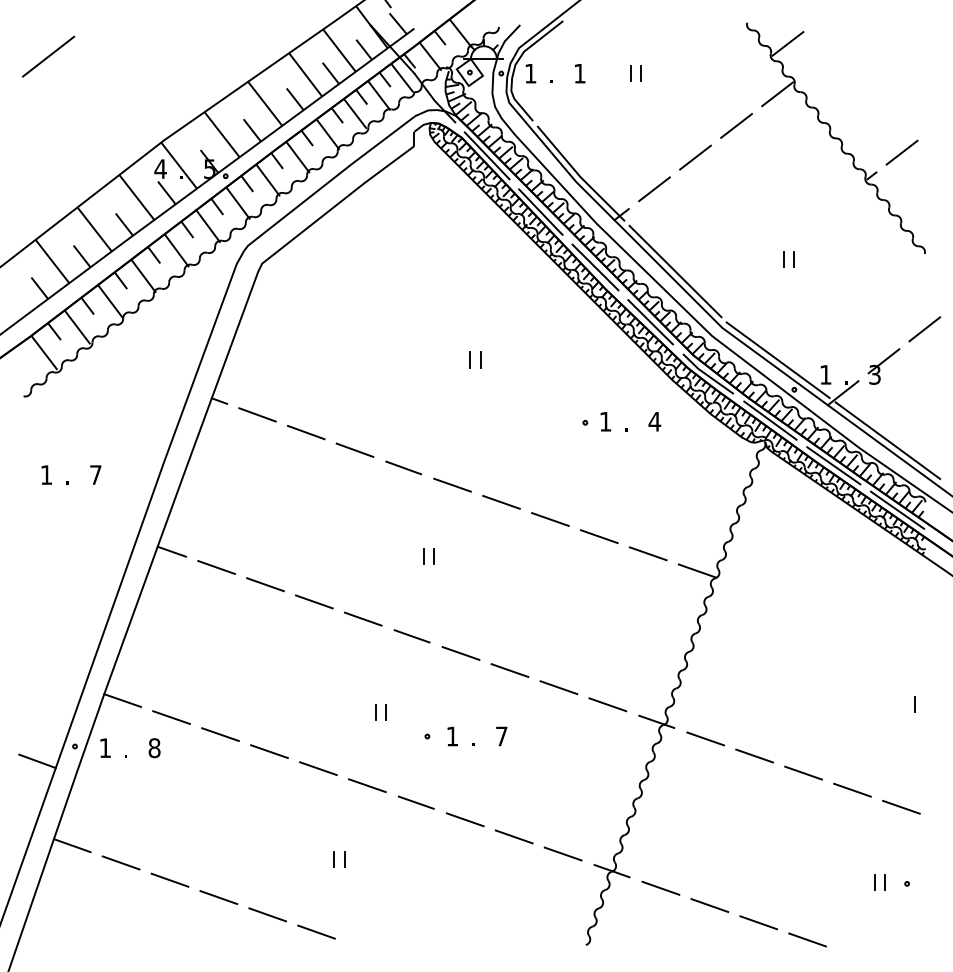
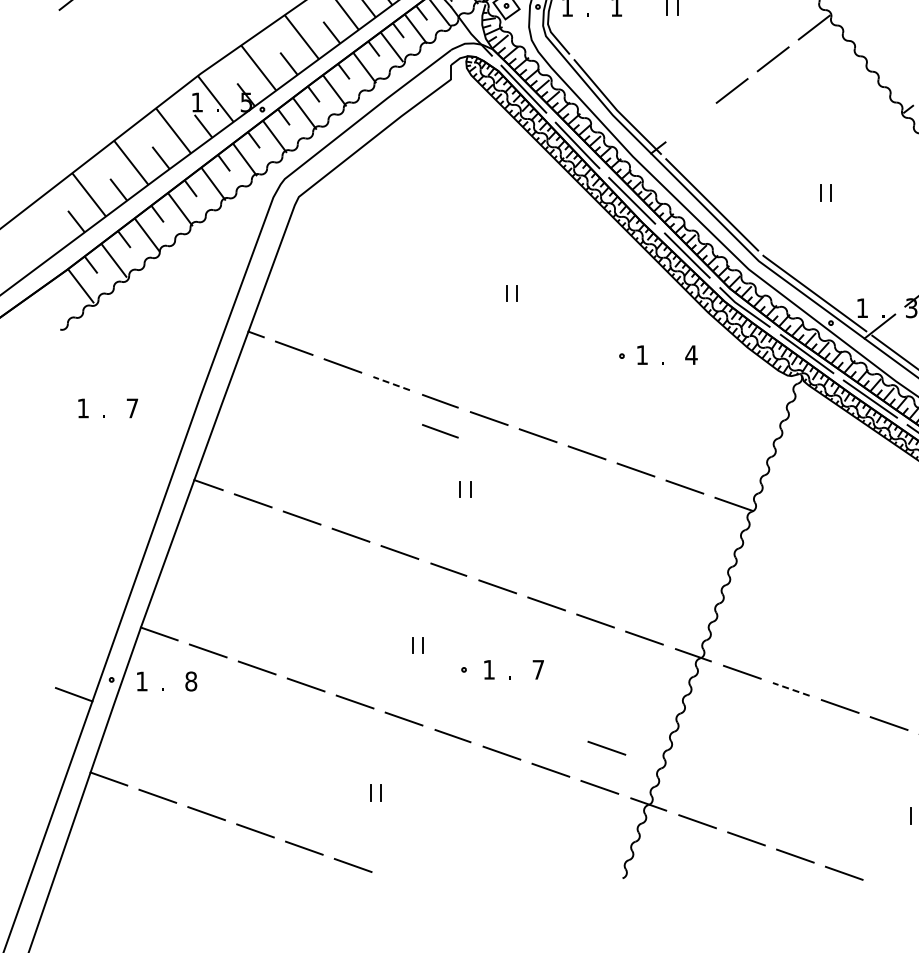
text: (160, 168) -> (197, 101), 4 -> 1
line: (654, 189) -> (691, 122), removed
line: (354, 450) -> (391, 383), solid -> dashed
line: (403, 497) -> (440, 430), added
line: (754, 755) -> (791, 688), solid -> dashed
line: (569, 814) -> (606, 747), added

